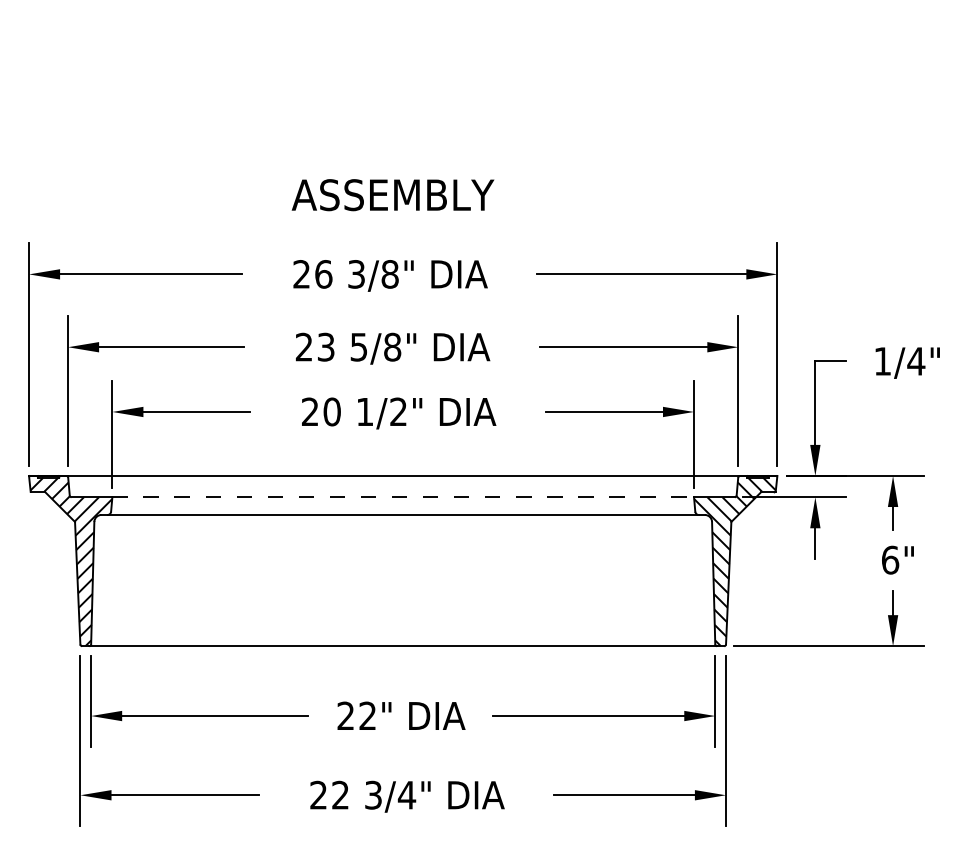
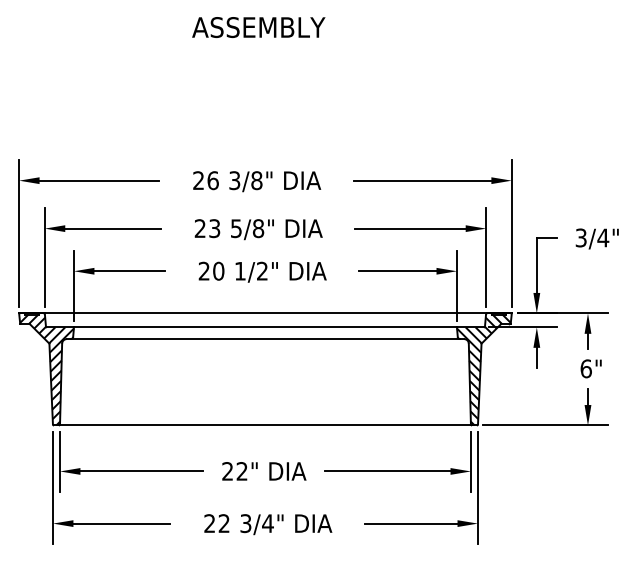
text: (392, 195) -> (258, 27), moved
text: (881, 360) -> (580, 237), 1/4" -> 3/4"
line: (403, 497) -> (265, 327), dashed -> solid

